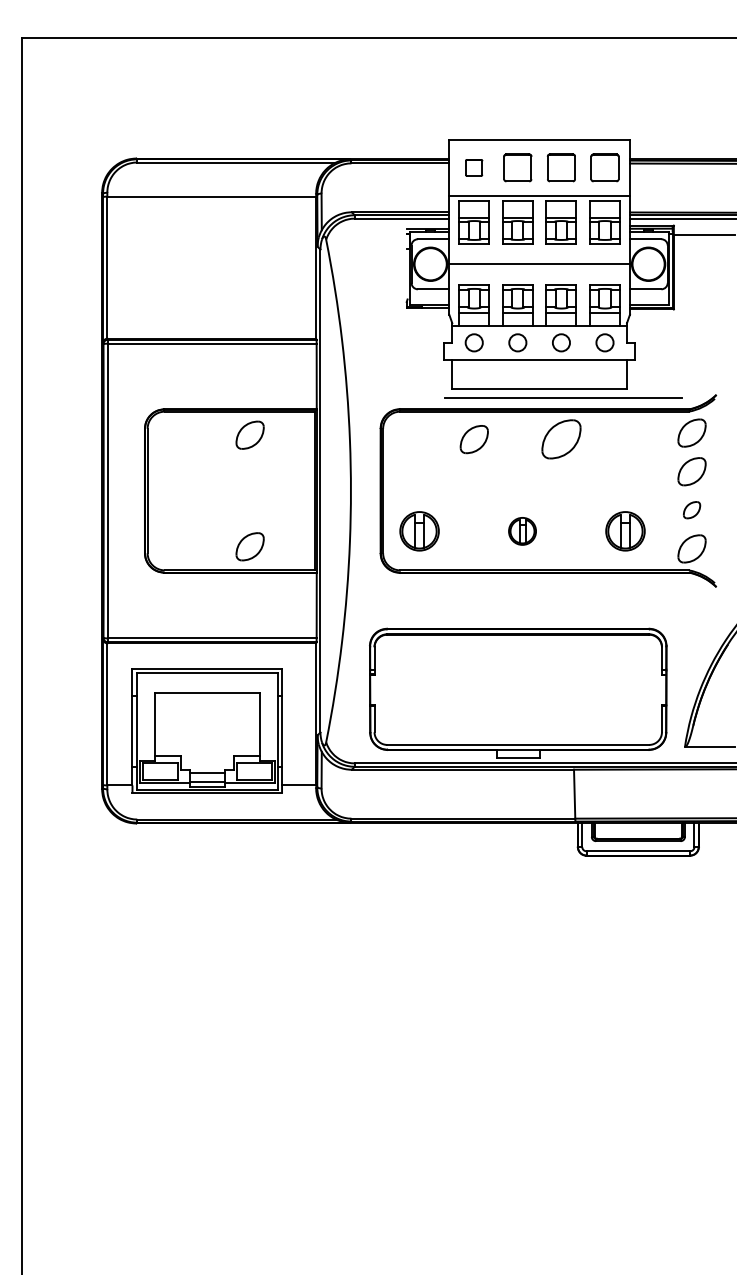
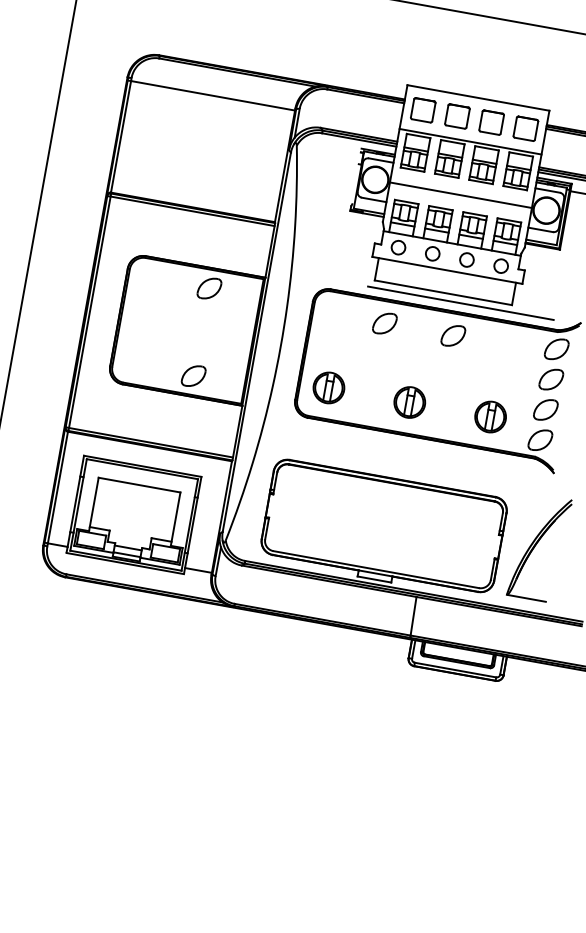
part: (473, 167) -> (422, 109), size x1.67
part: (561, 439) -> (453, 335), size x0.71
part: (691, 509) -> (545, 409), size x1.67
part: (522, 531) -> (409, 402), size x1.43

